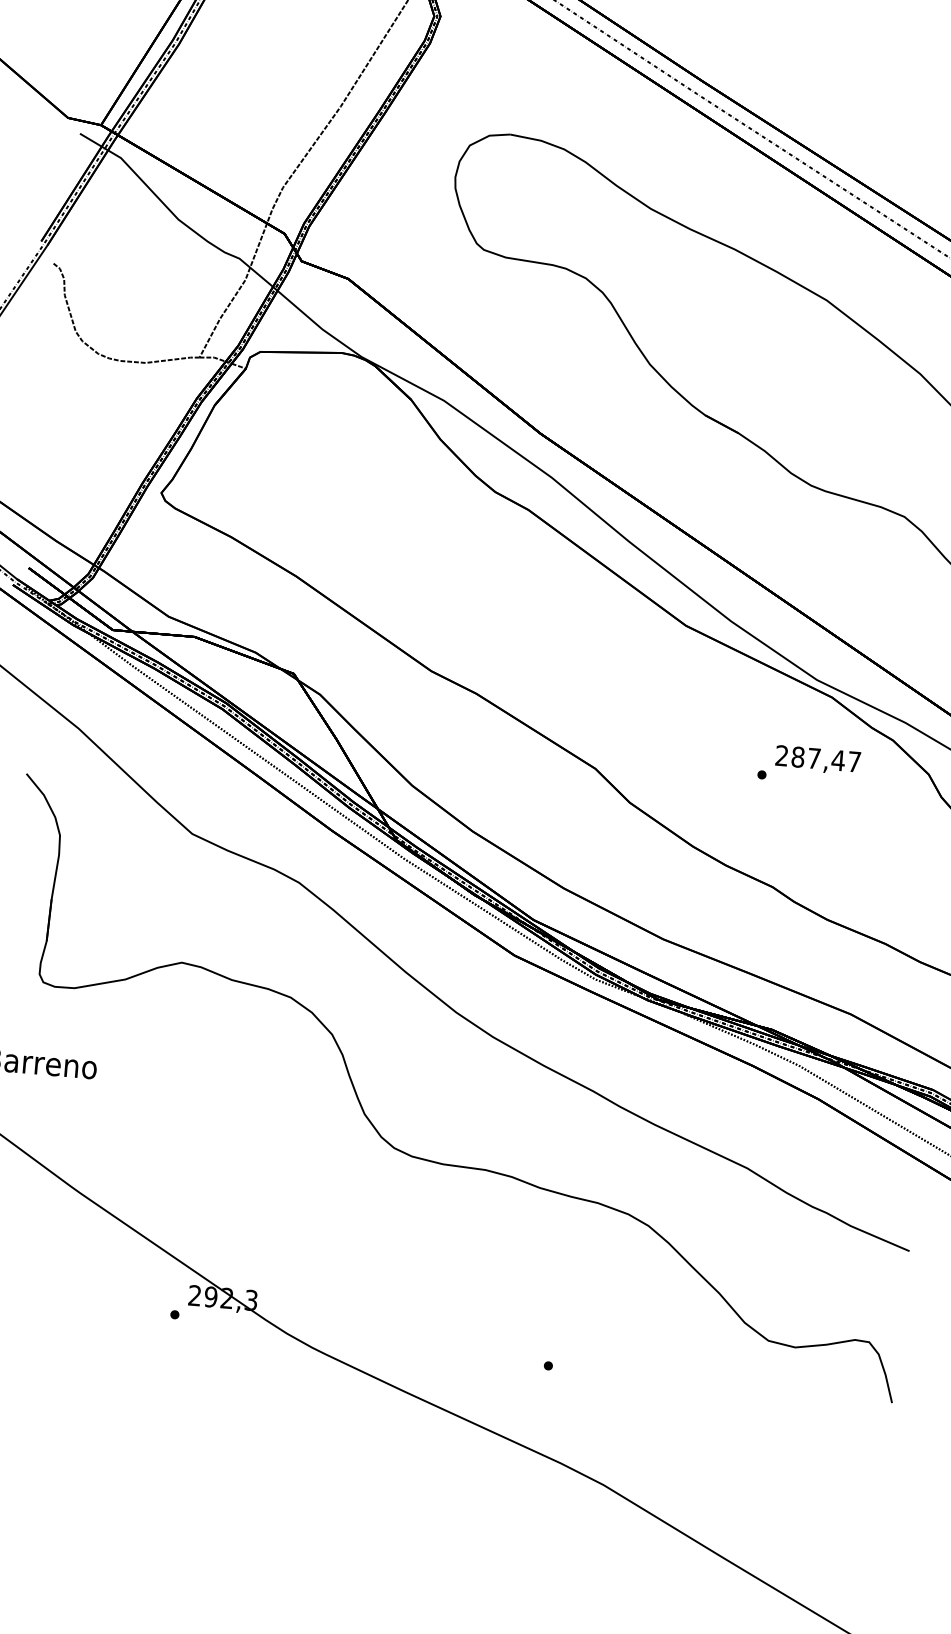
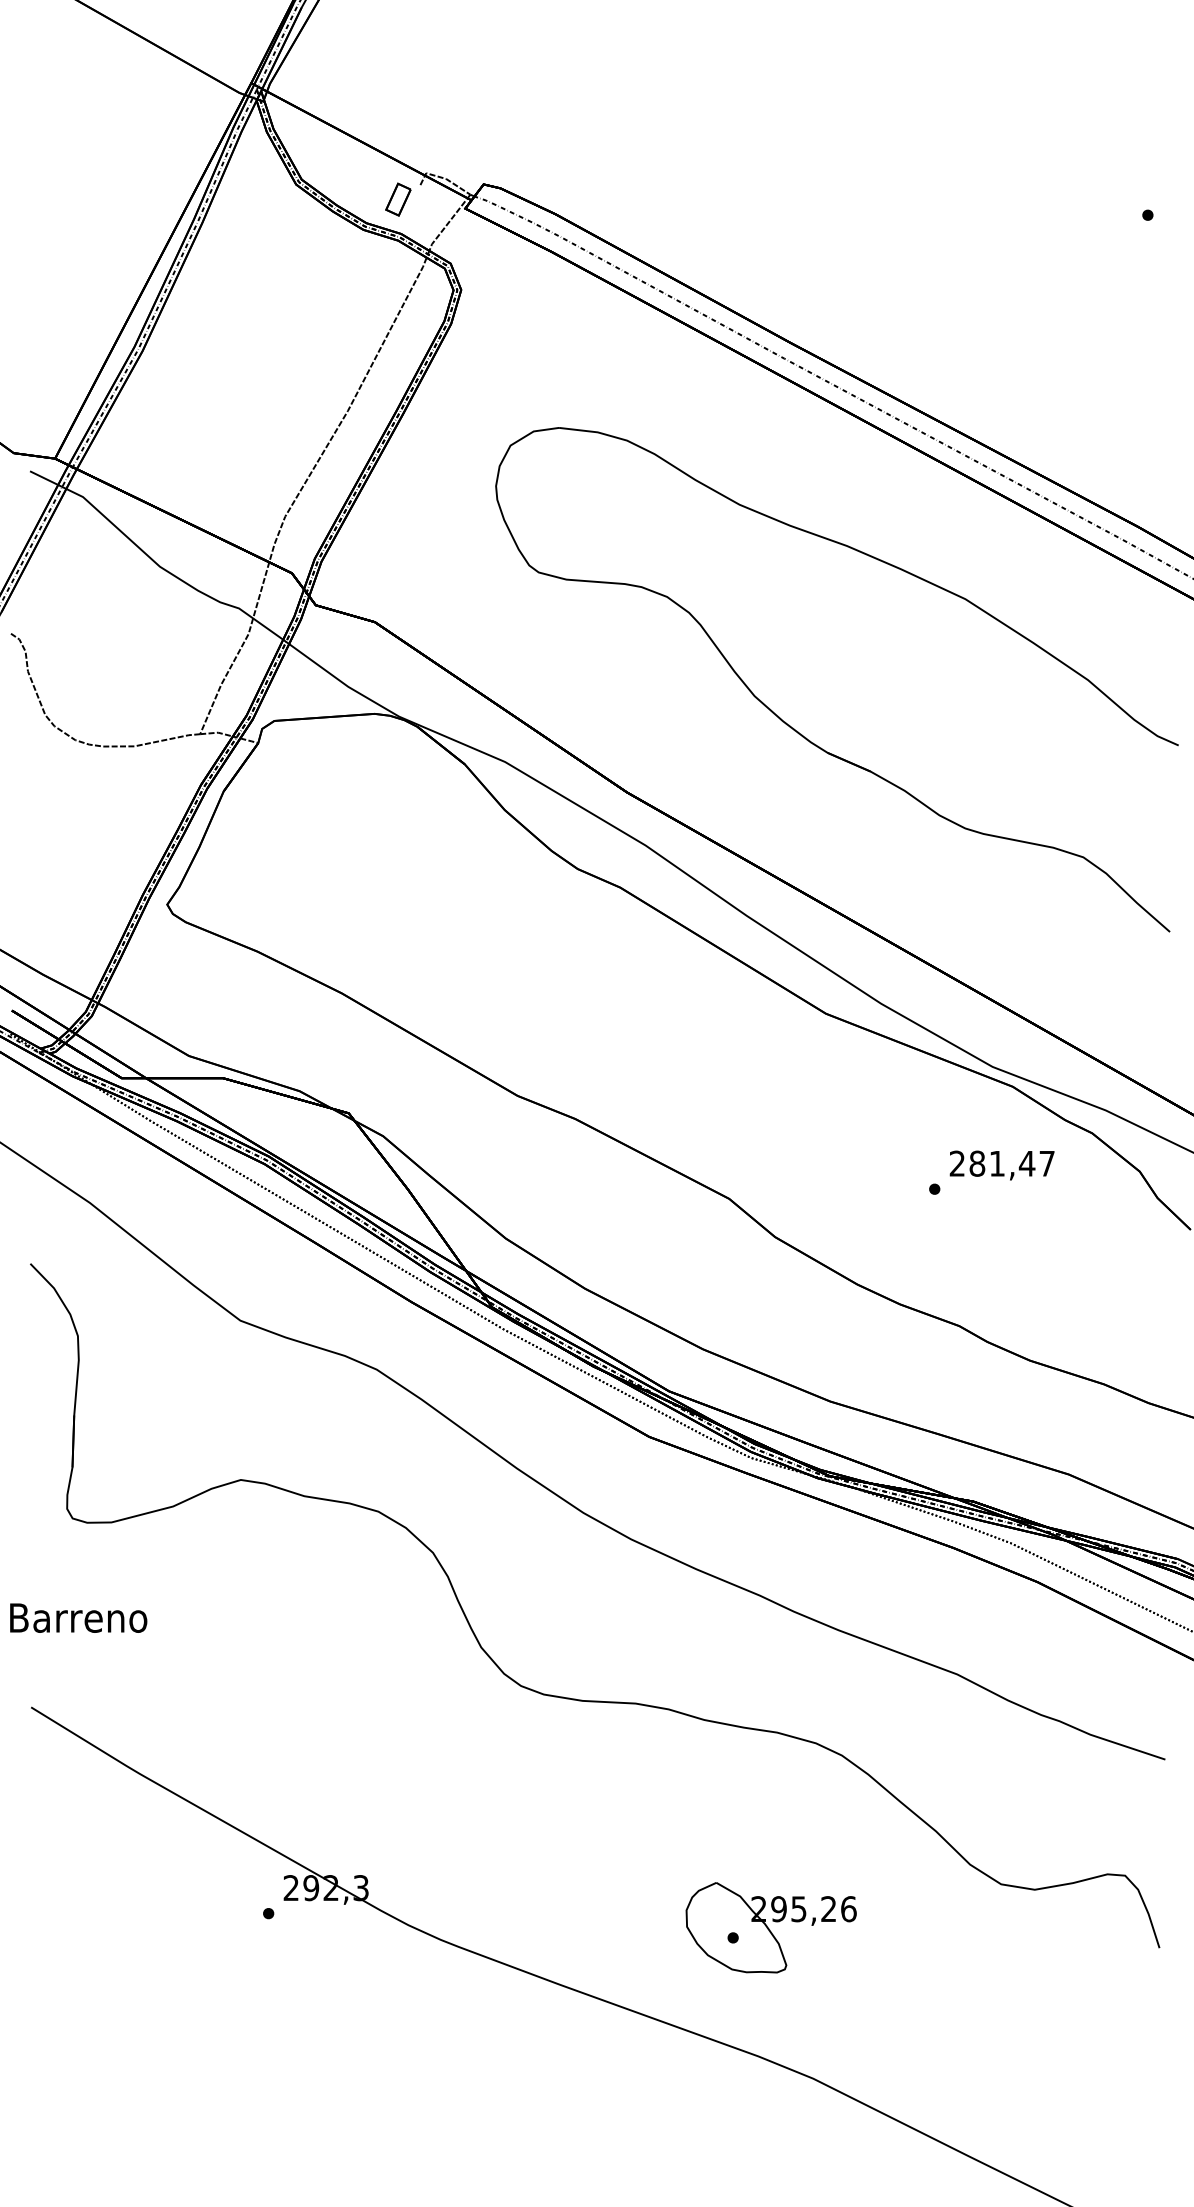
text: (814, 758) -> (997, 1163), 287,47 -> 281,47
part: (579, 1360) -> (770, 1927), added

